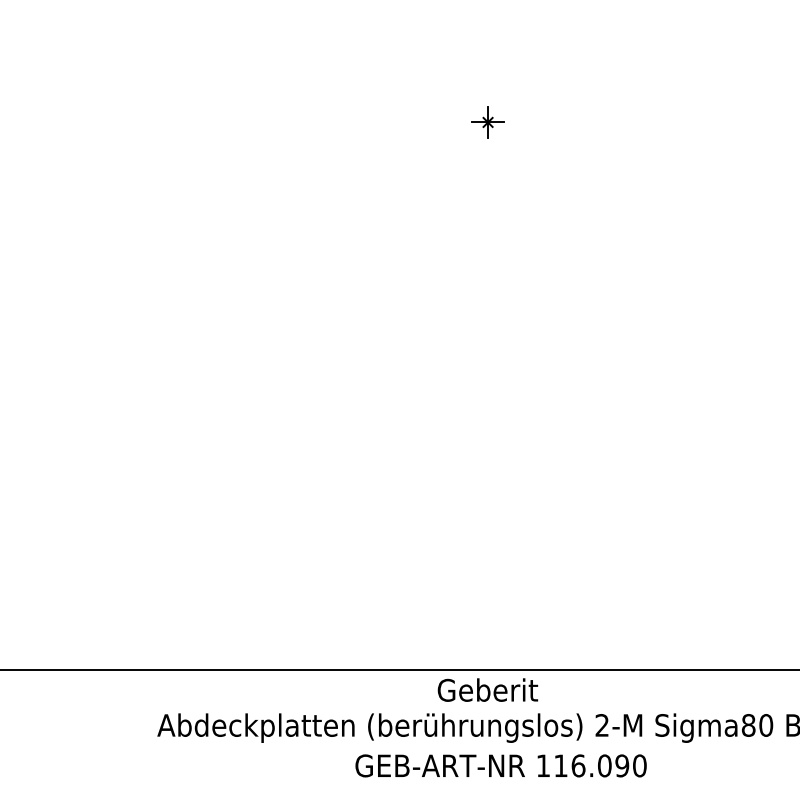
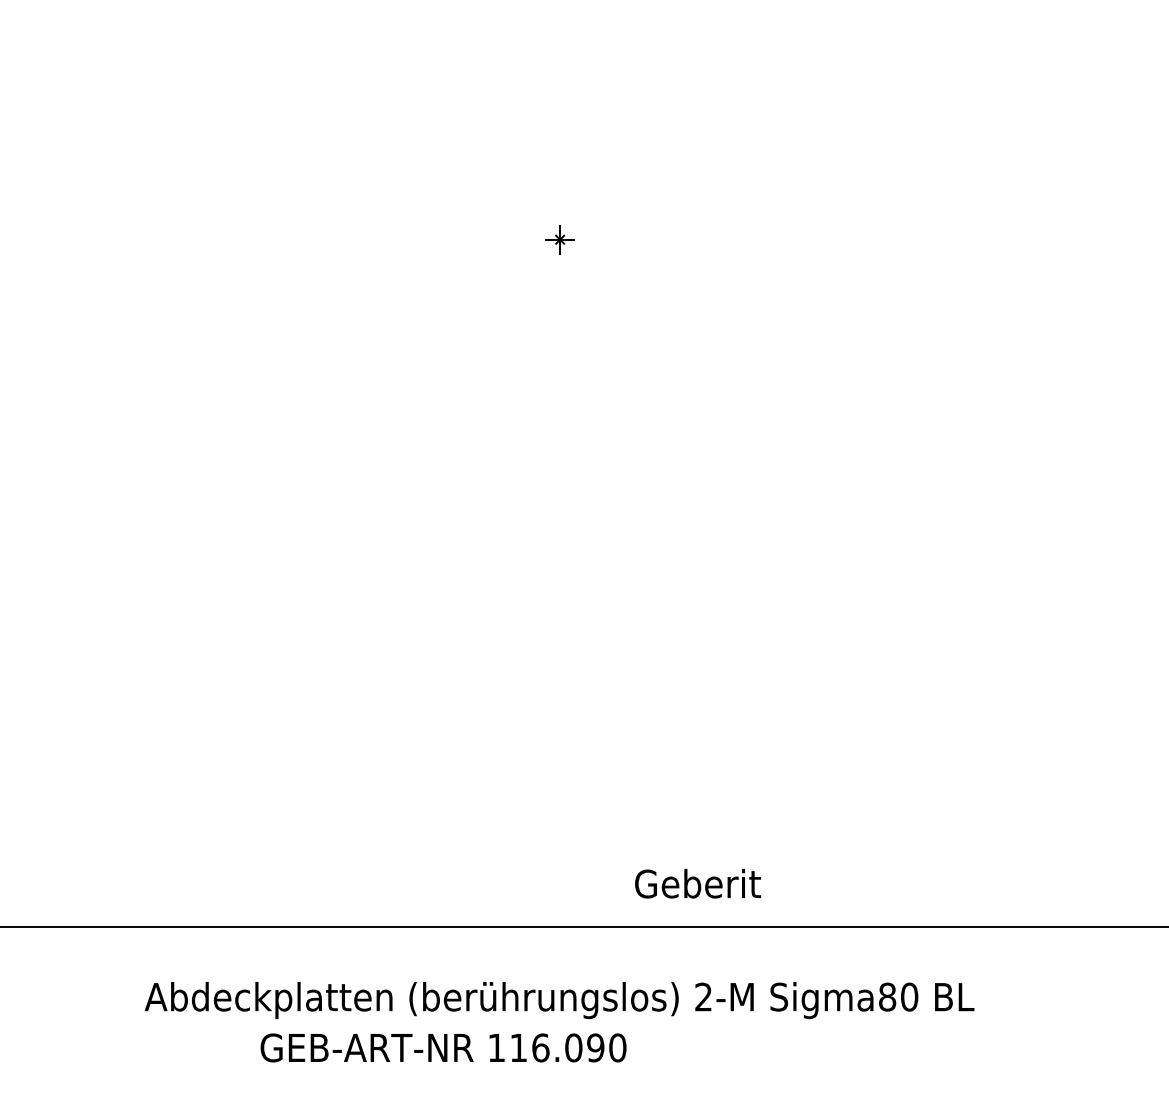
part: (487, 122) -> (559, 239), size x0.7
text: (487, 689) -> (697, 883), moved
text: (501, 765) -> (443, 1047), moved

